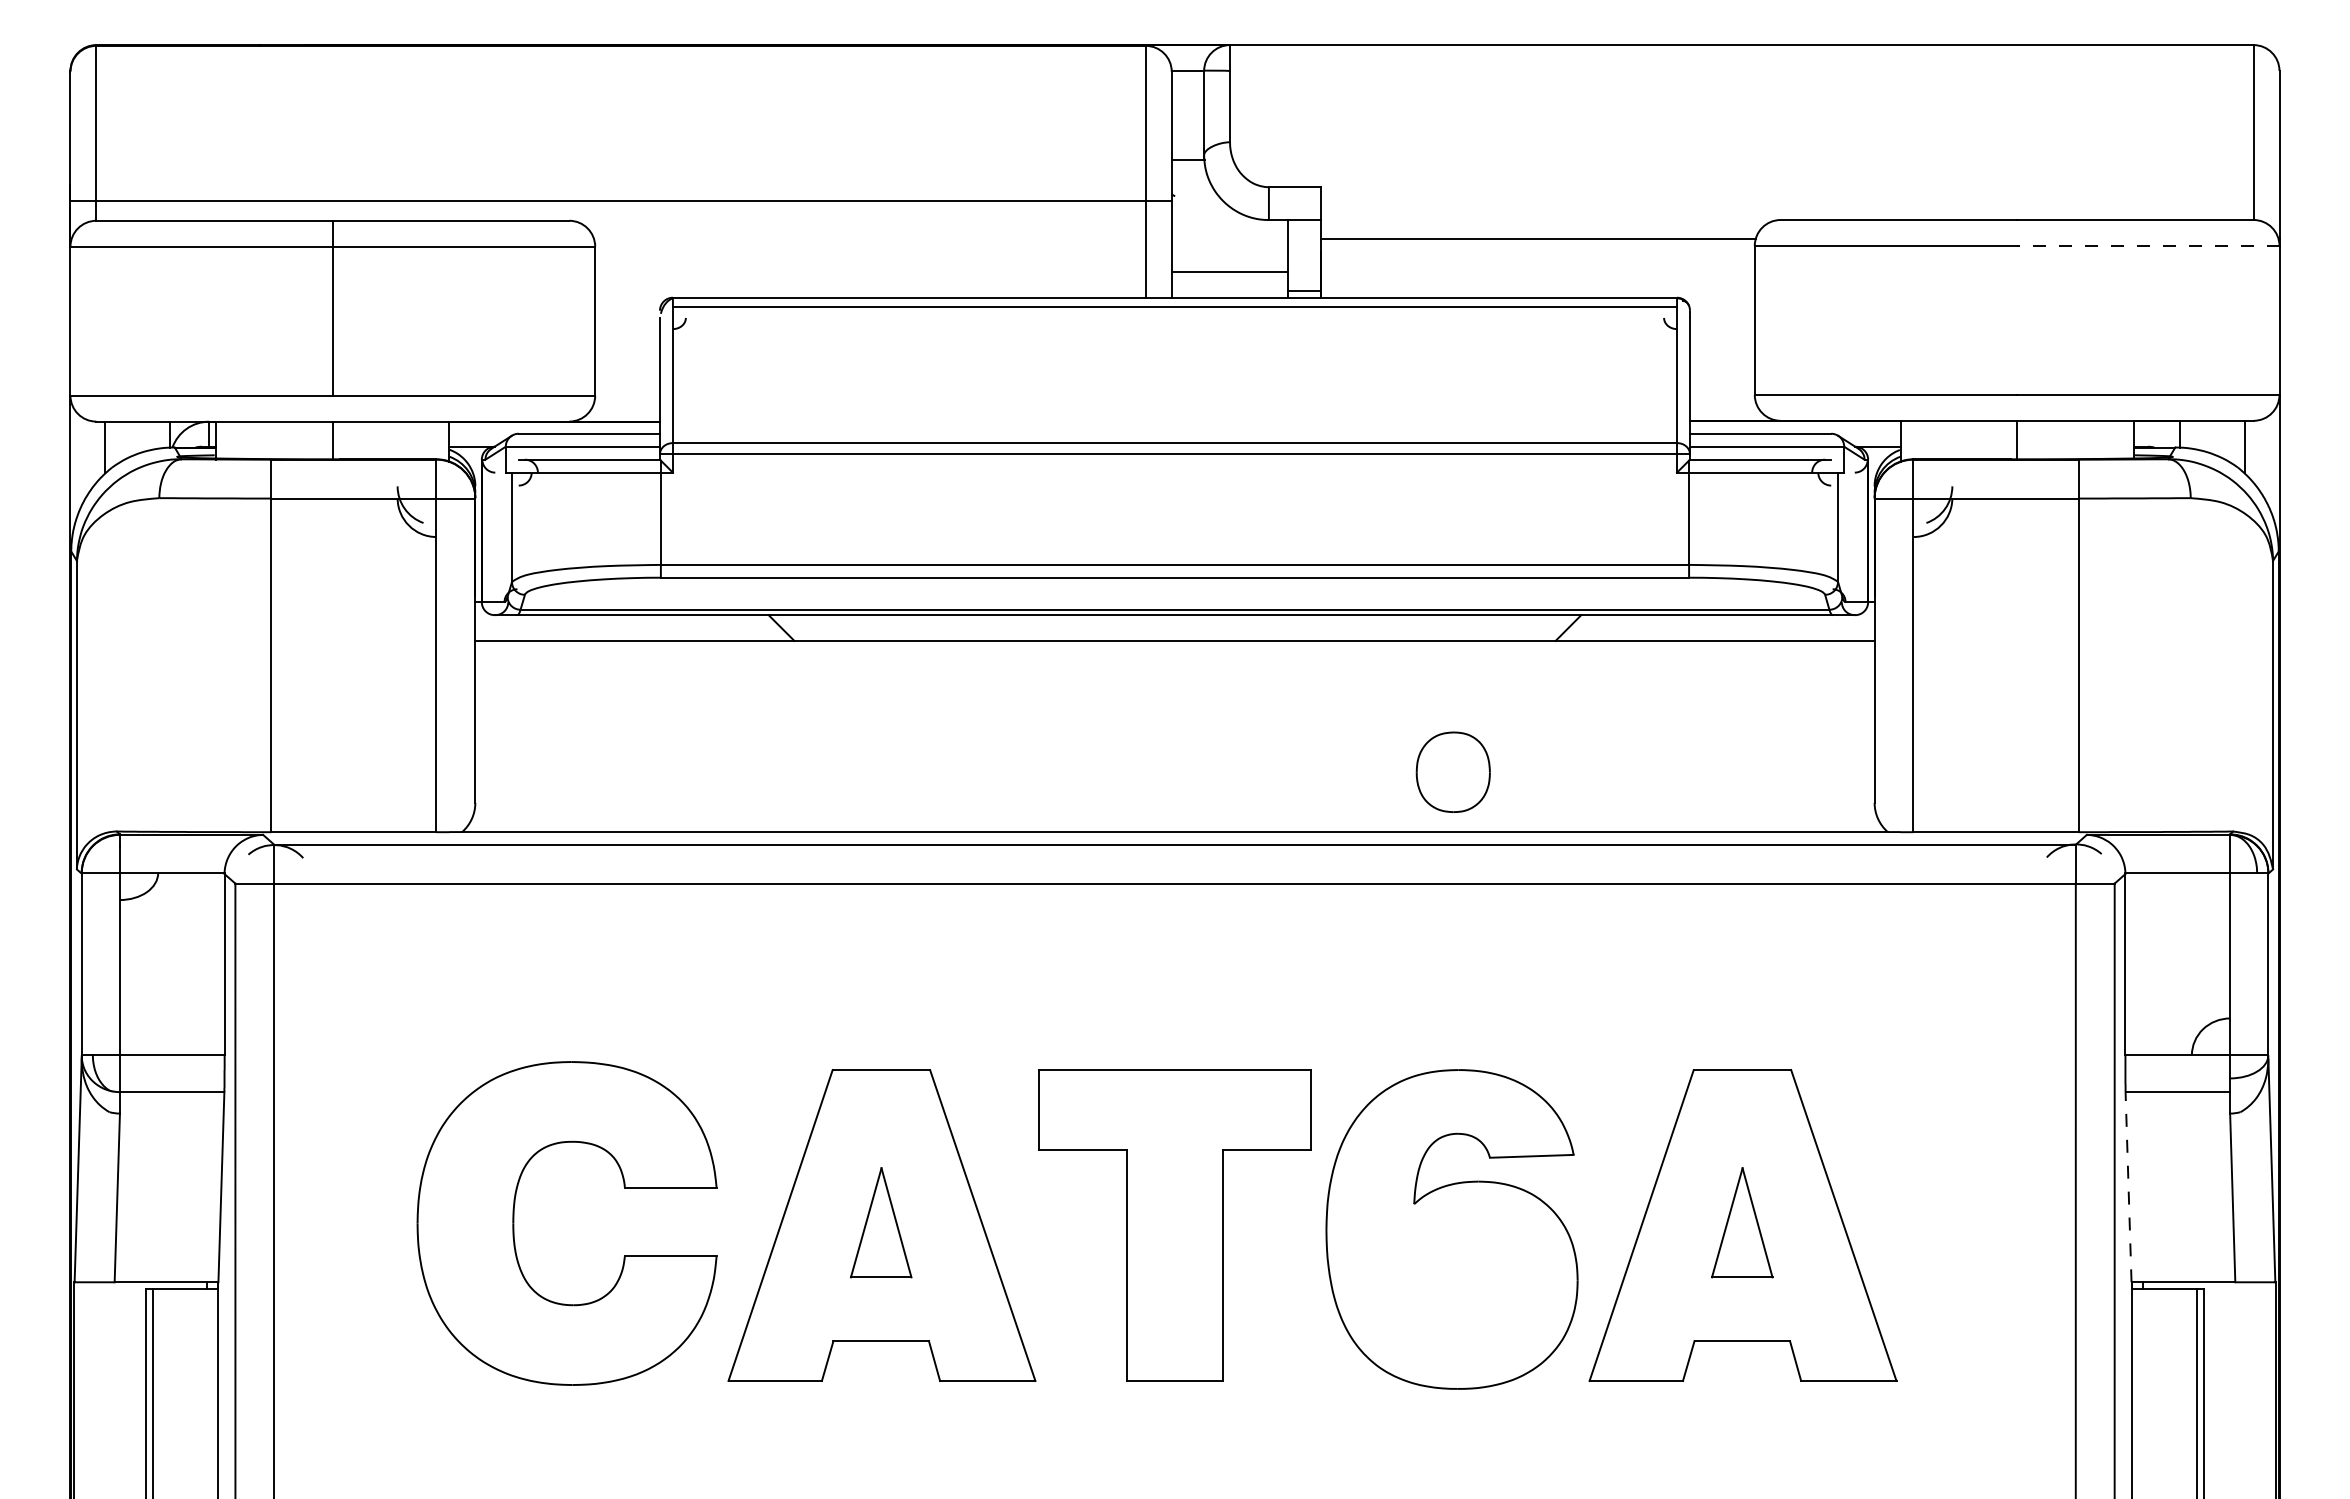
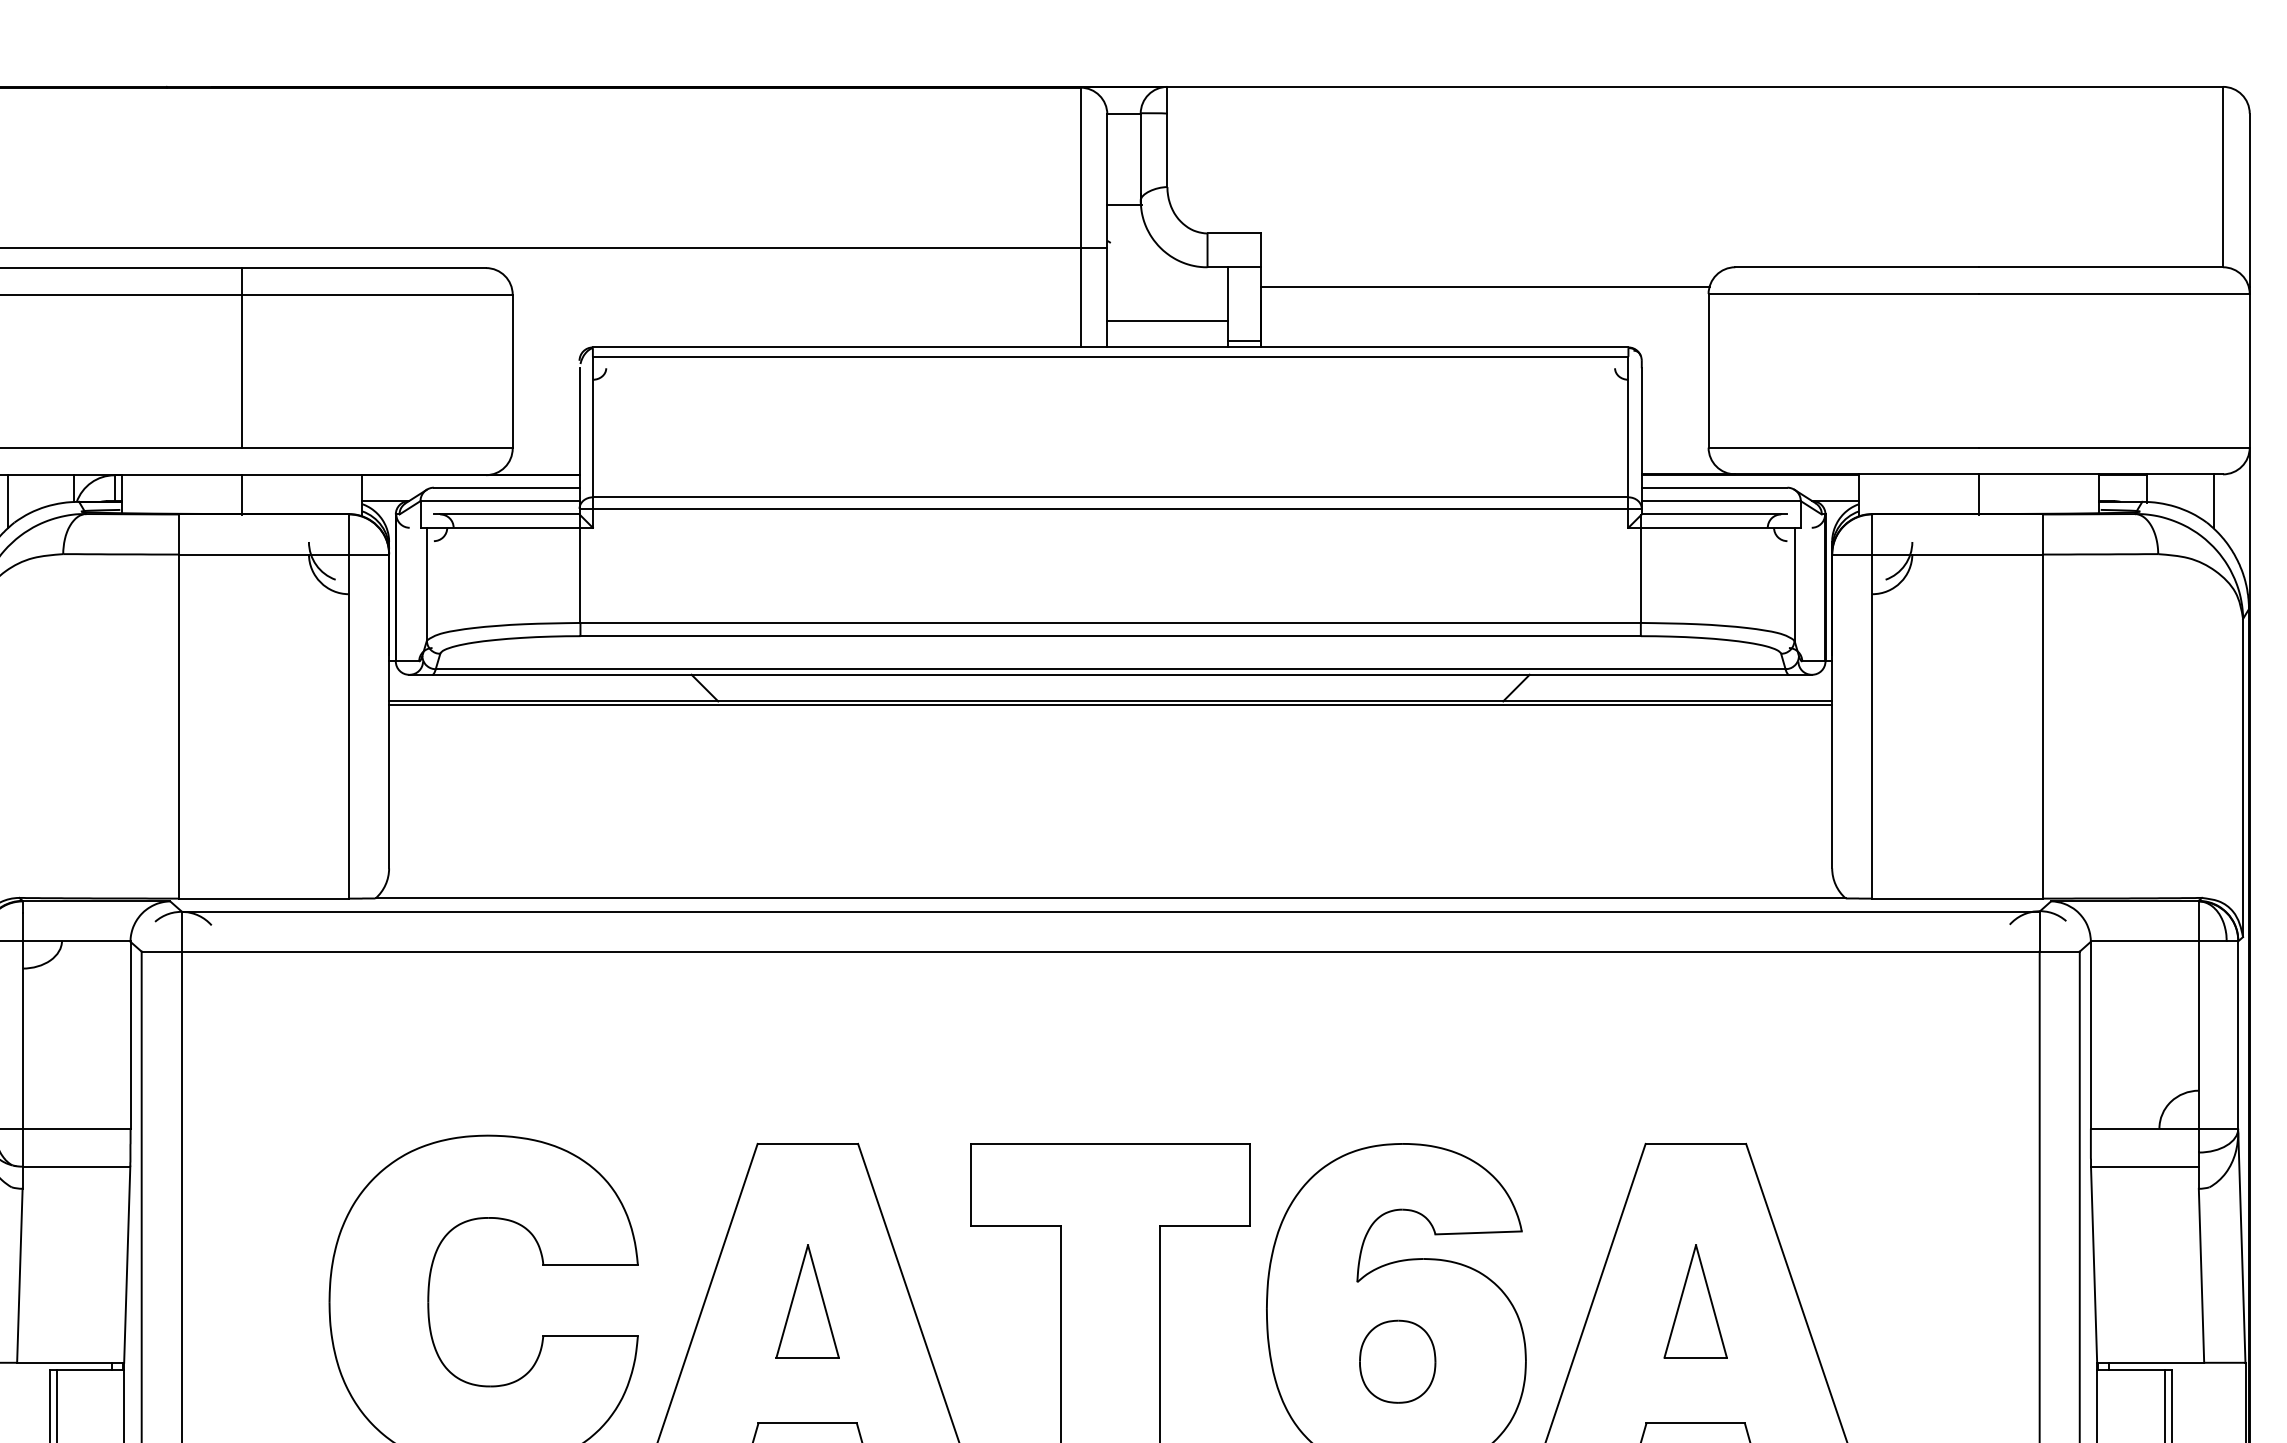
line: (2147, 245) -> (2113, 293), dashed -> solid
line: (1174, 644) -> (1110, 705), added
part: (1452, 771) -> (1396, 1360), moved
line: (2128, 1186) -> (2094, 1264), dashed -> solid

